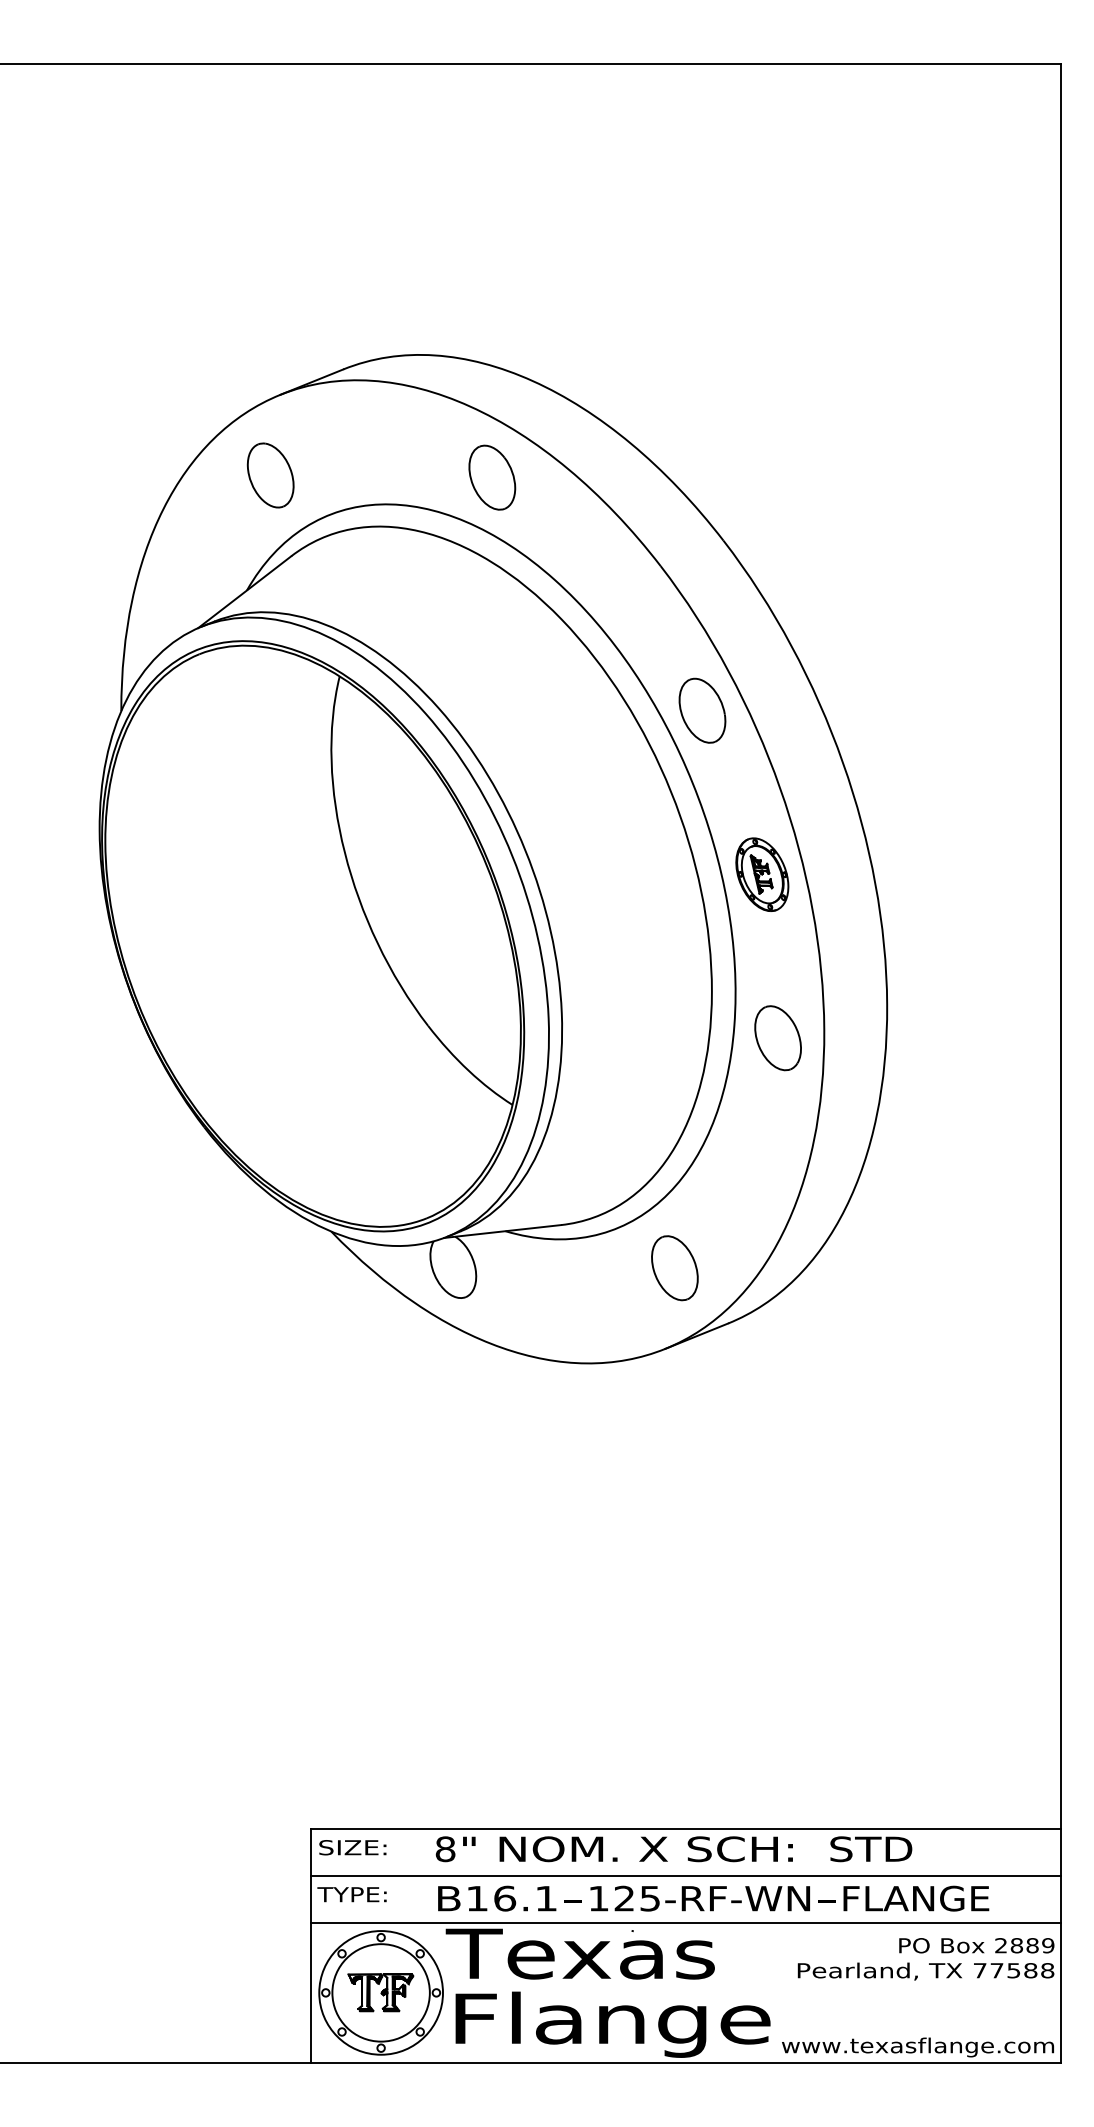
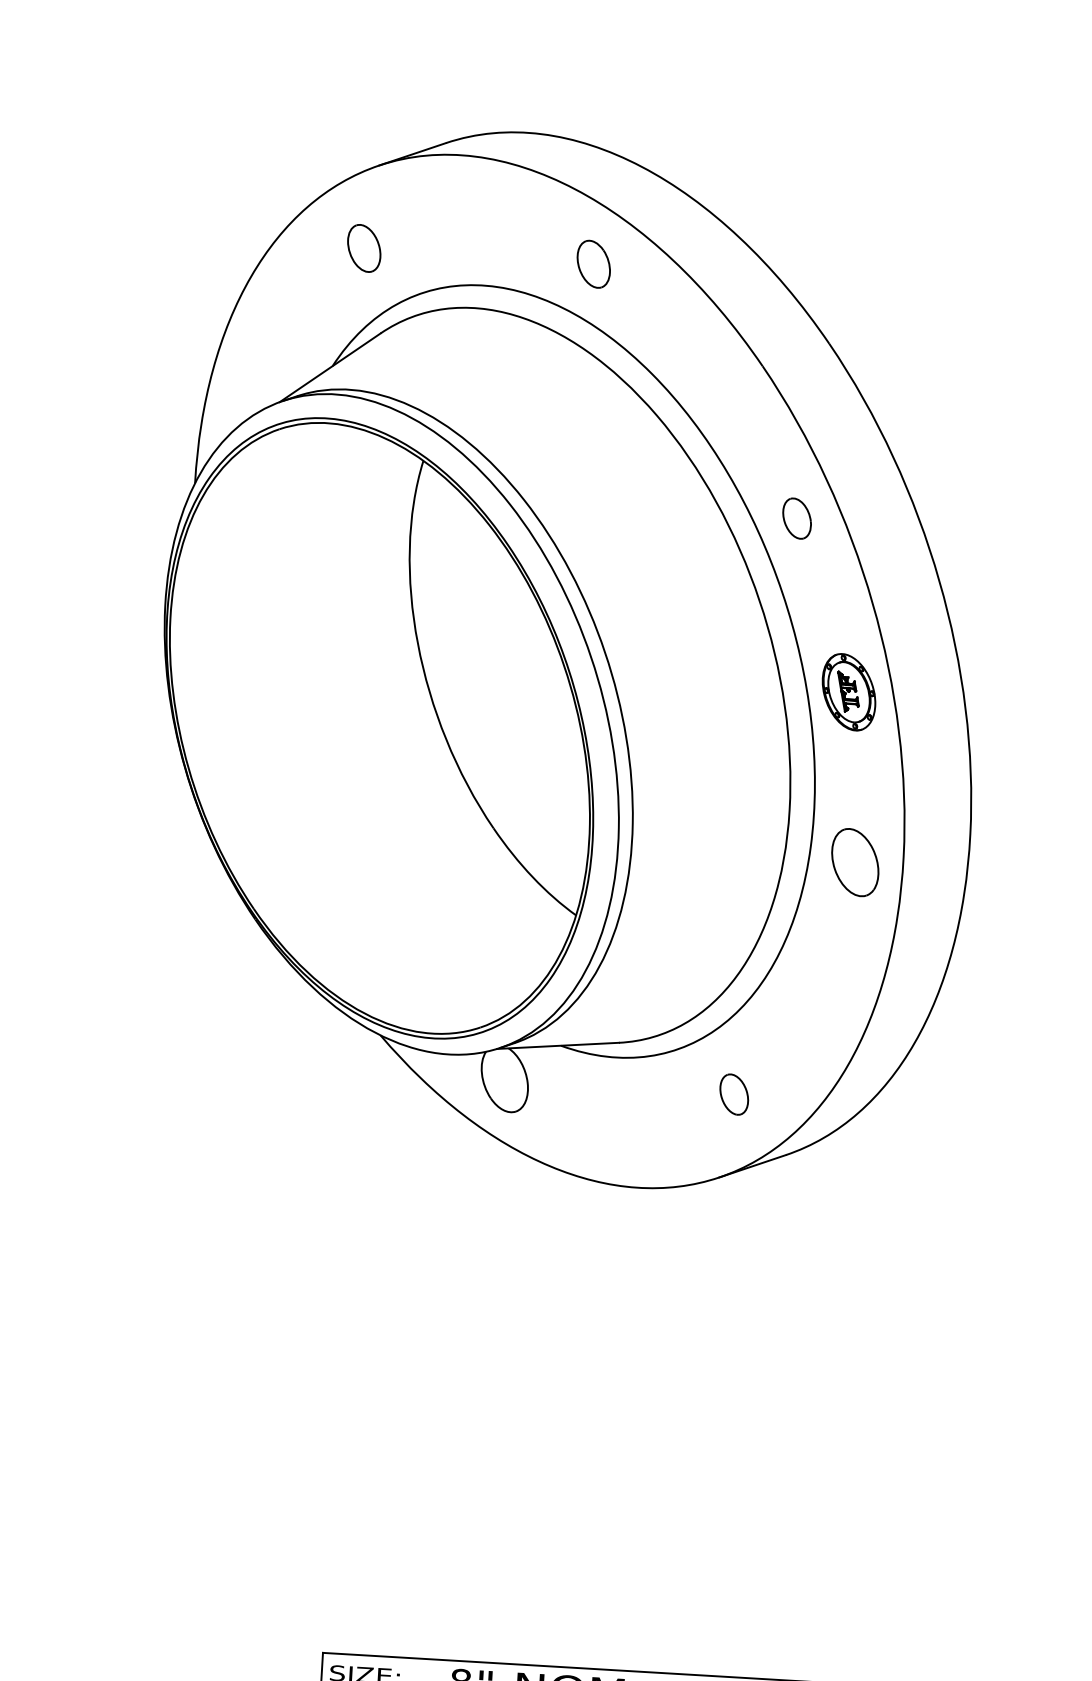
part: (270, 475) -> (364, 248), size x0.7
part: (492, 477) -> (593, 264), size x0.7
part: (702, 710) -> (797, 518), size x0.6
part: (674, 1268) -> (733, 1094), size x0.6

